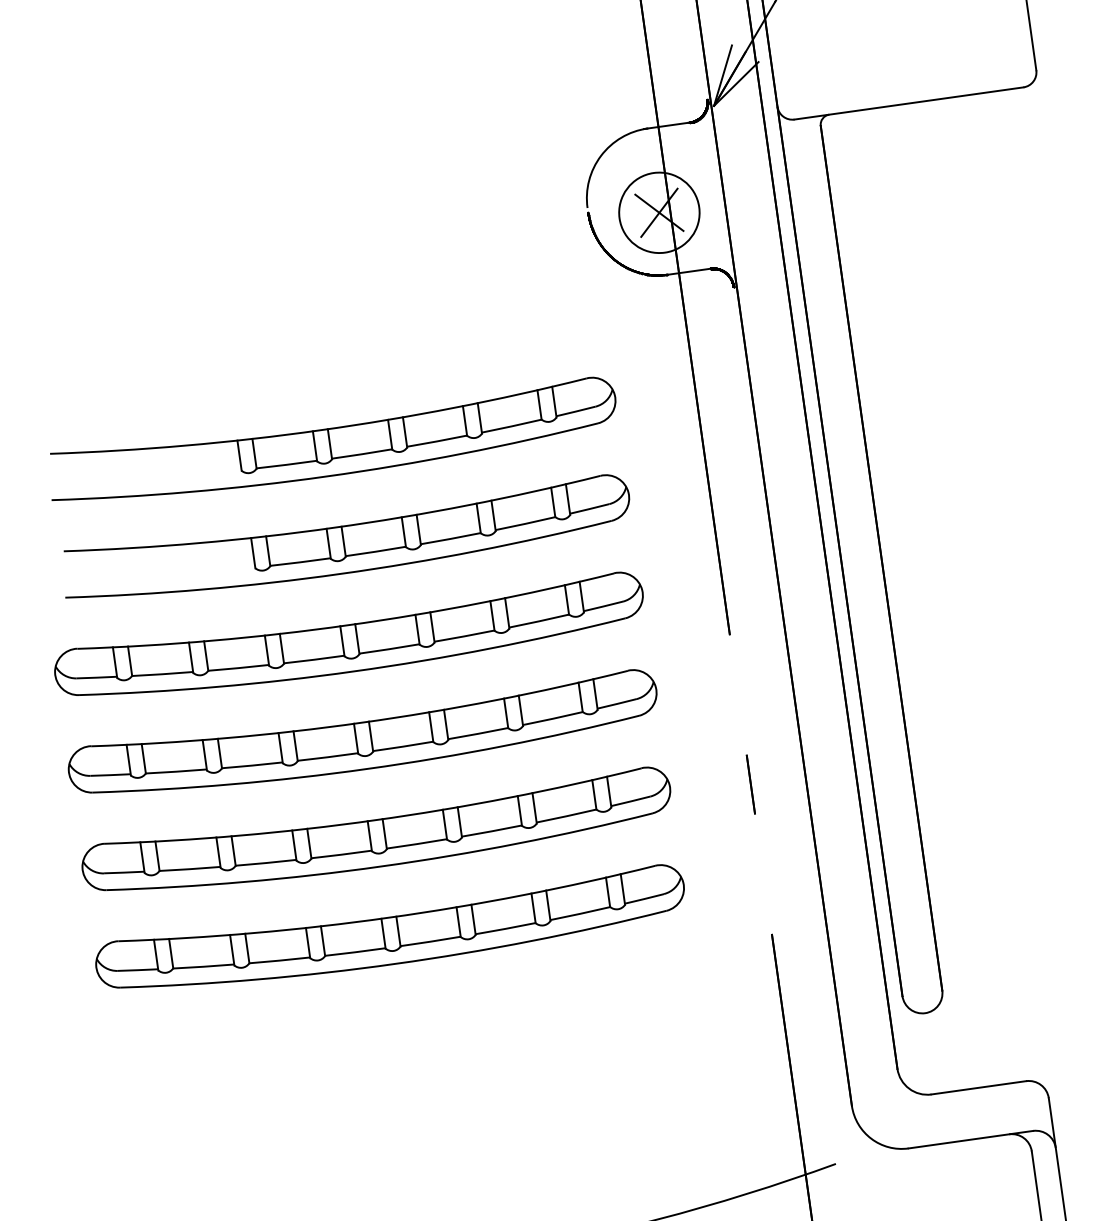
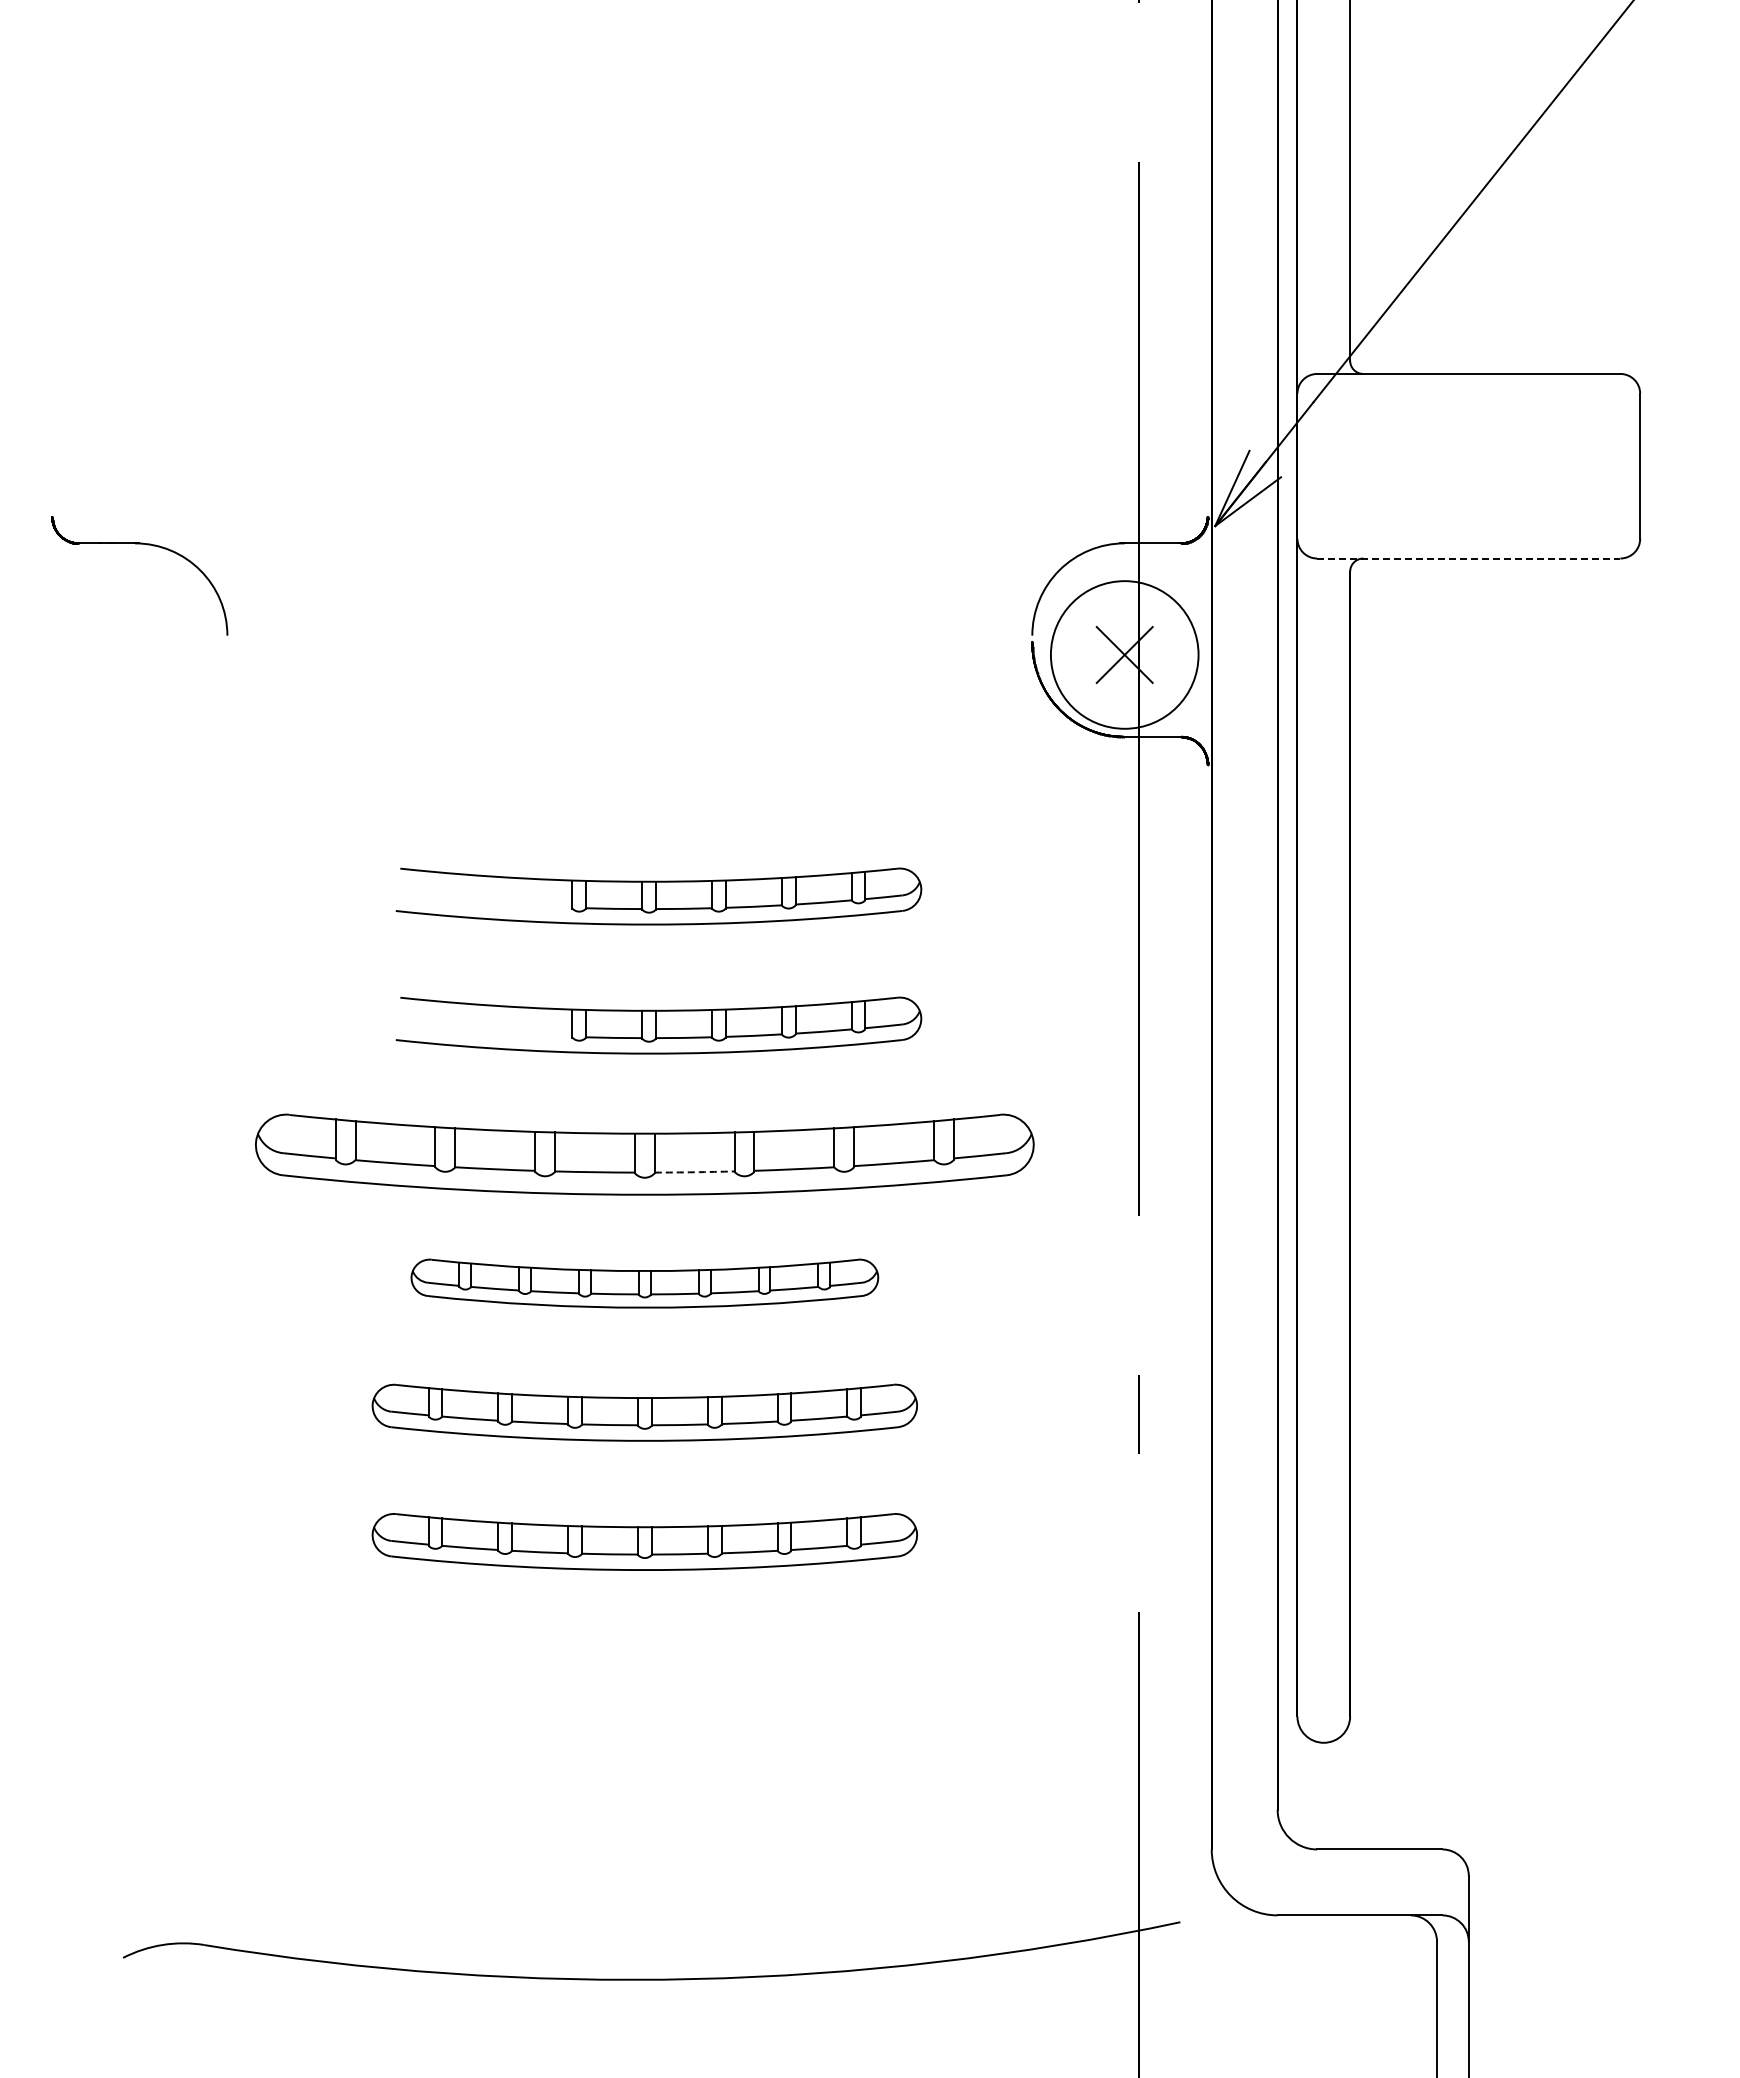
line: (908, 103) -> (1468, 558), solid -> dashed
circle: (659, 212) -> (1124, 654), size x1.4
part: (332, 444) -> (658, 896), size x0.7
part: (346, 542) -> (658, 1025), size x0.7
arc: (389, 649) -> (694, 1172), solid -> dashed
part: (363, 738) -> (644, 1283), size x0.6
part: (377, 835) -> (644, 1412), size x0.7
part: (390, 933) -> (644, 1541), size x0.7

